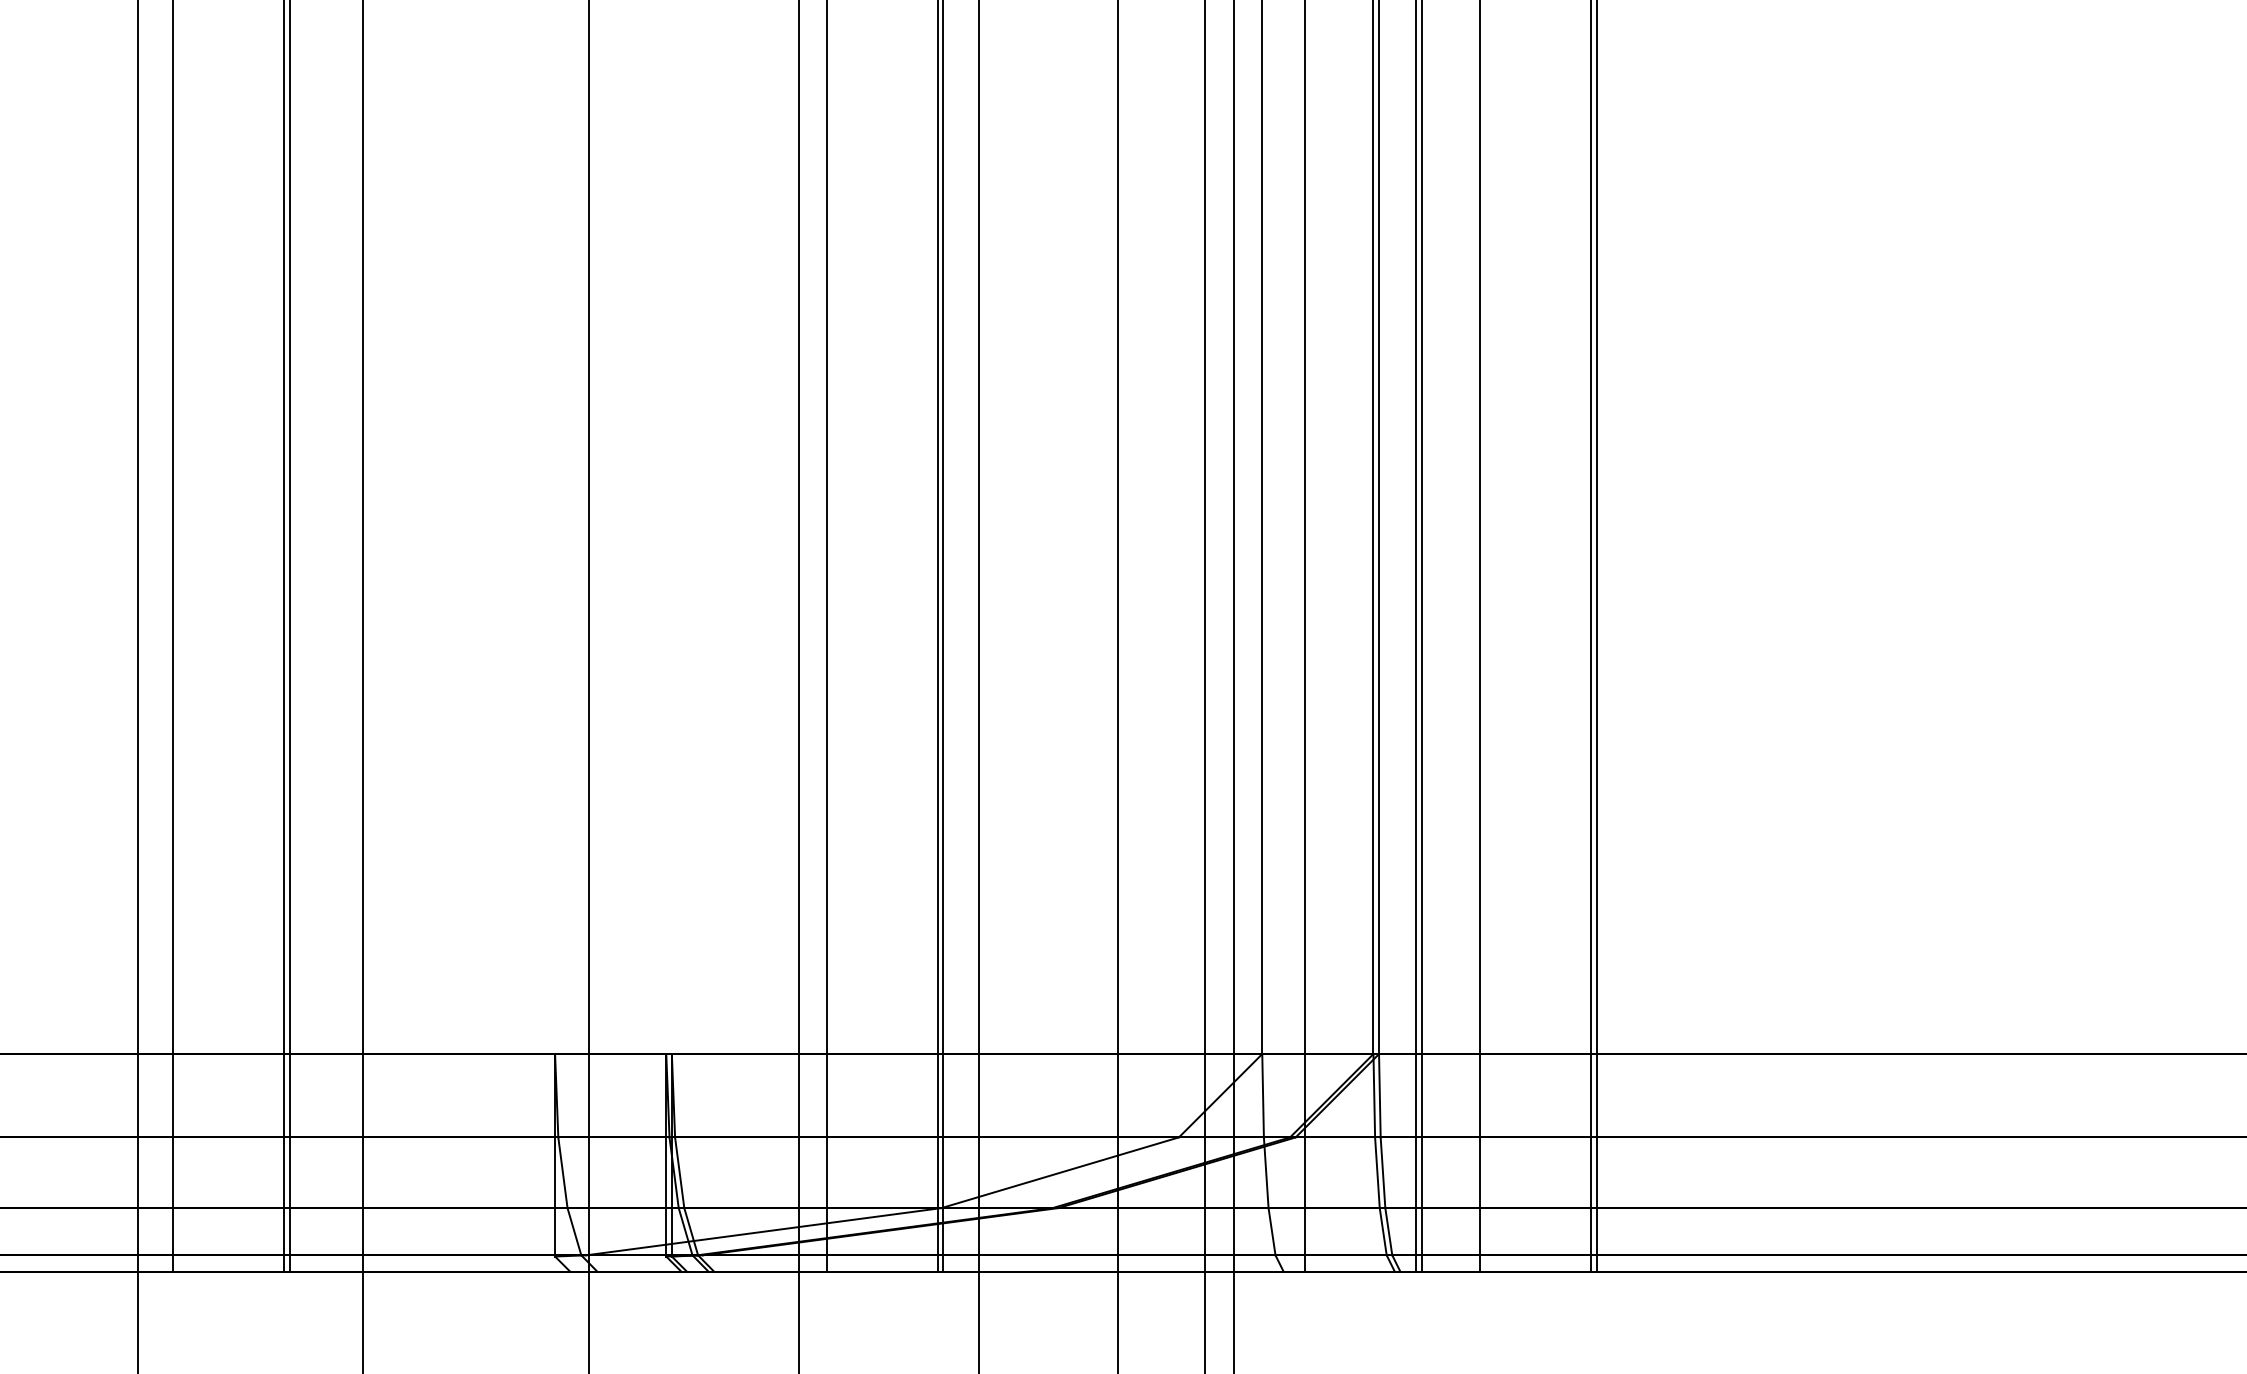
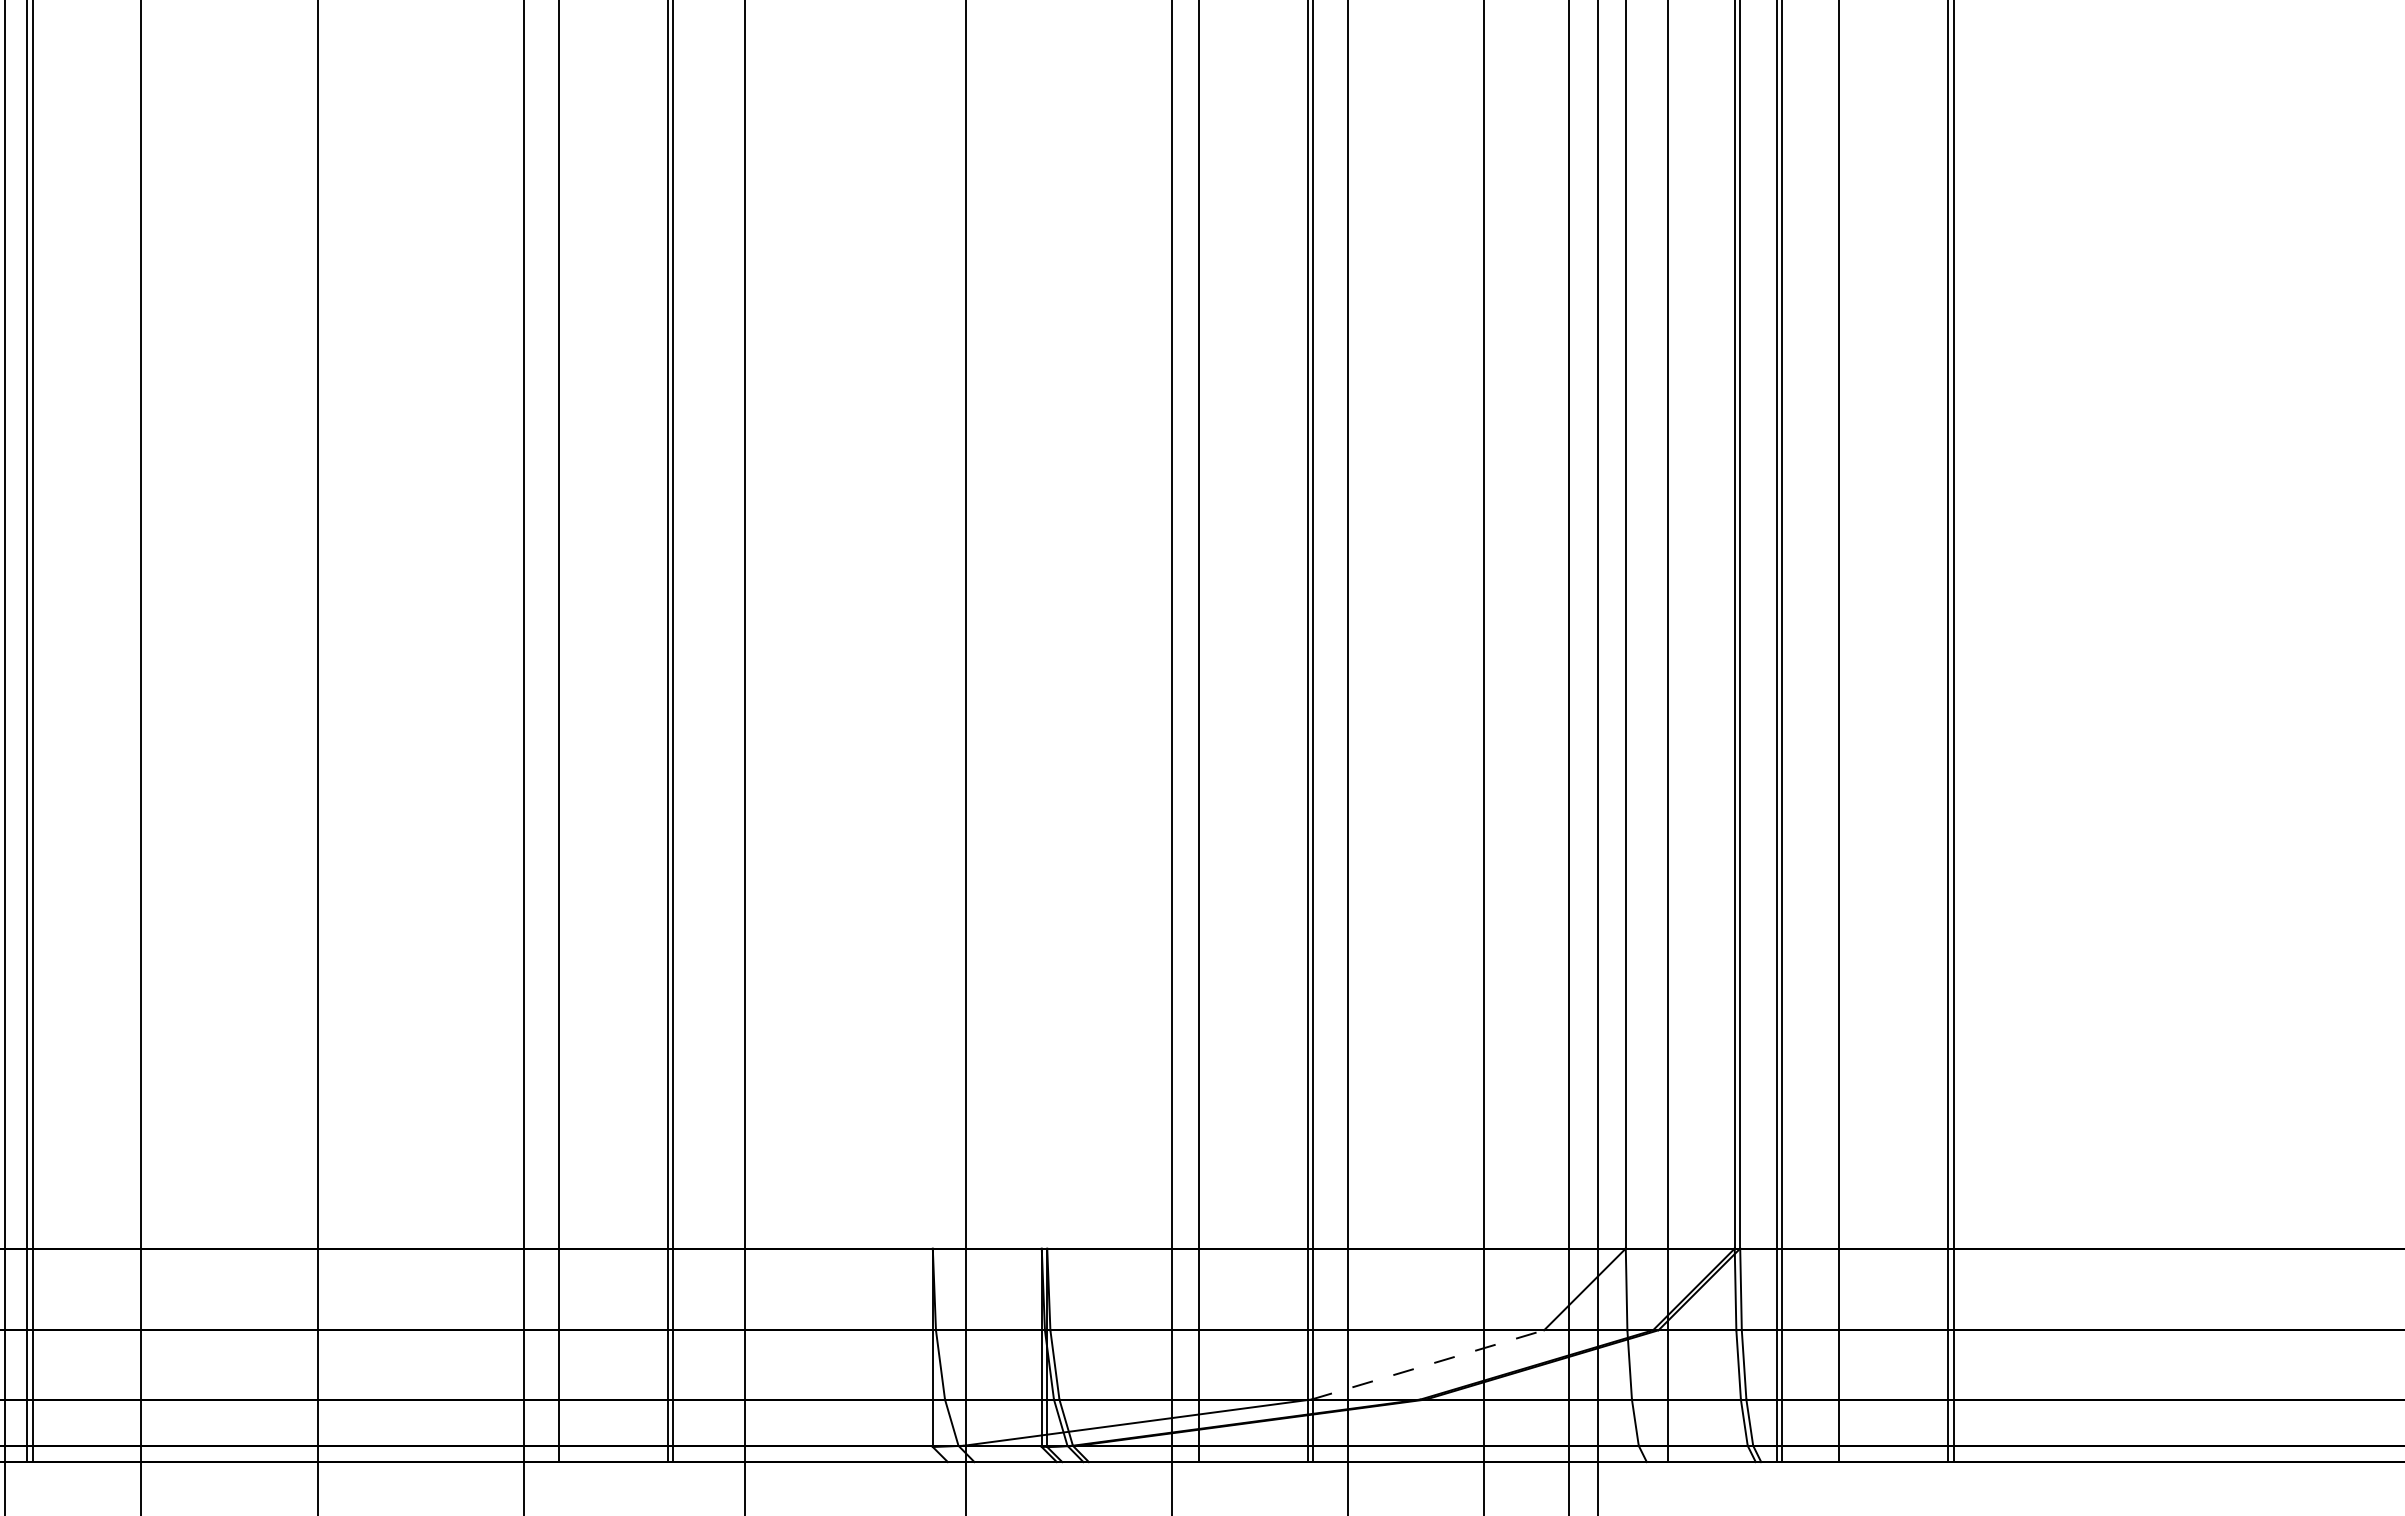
line: (1060, 1172) -> (1428, 1364), solid -> dashed

